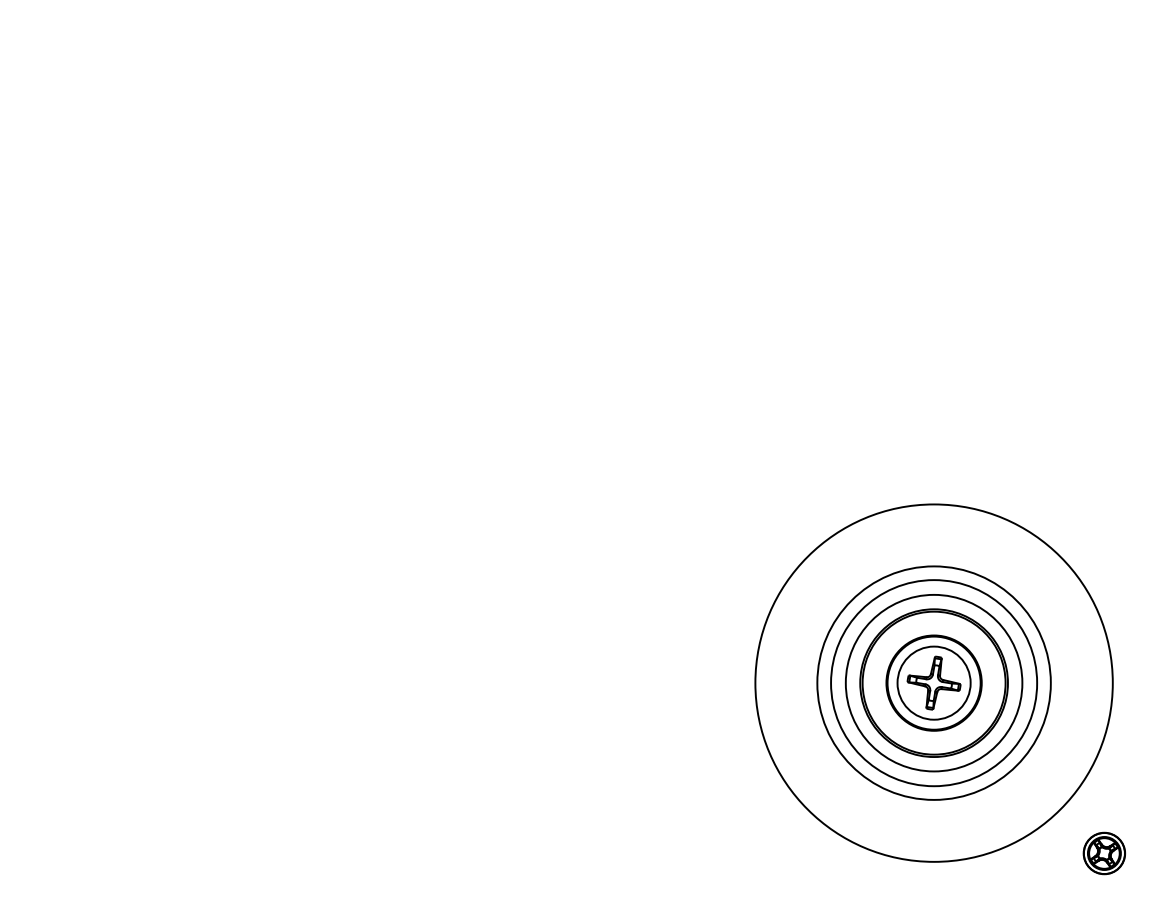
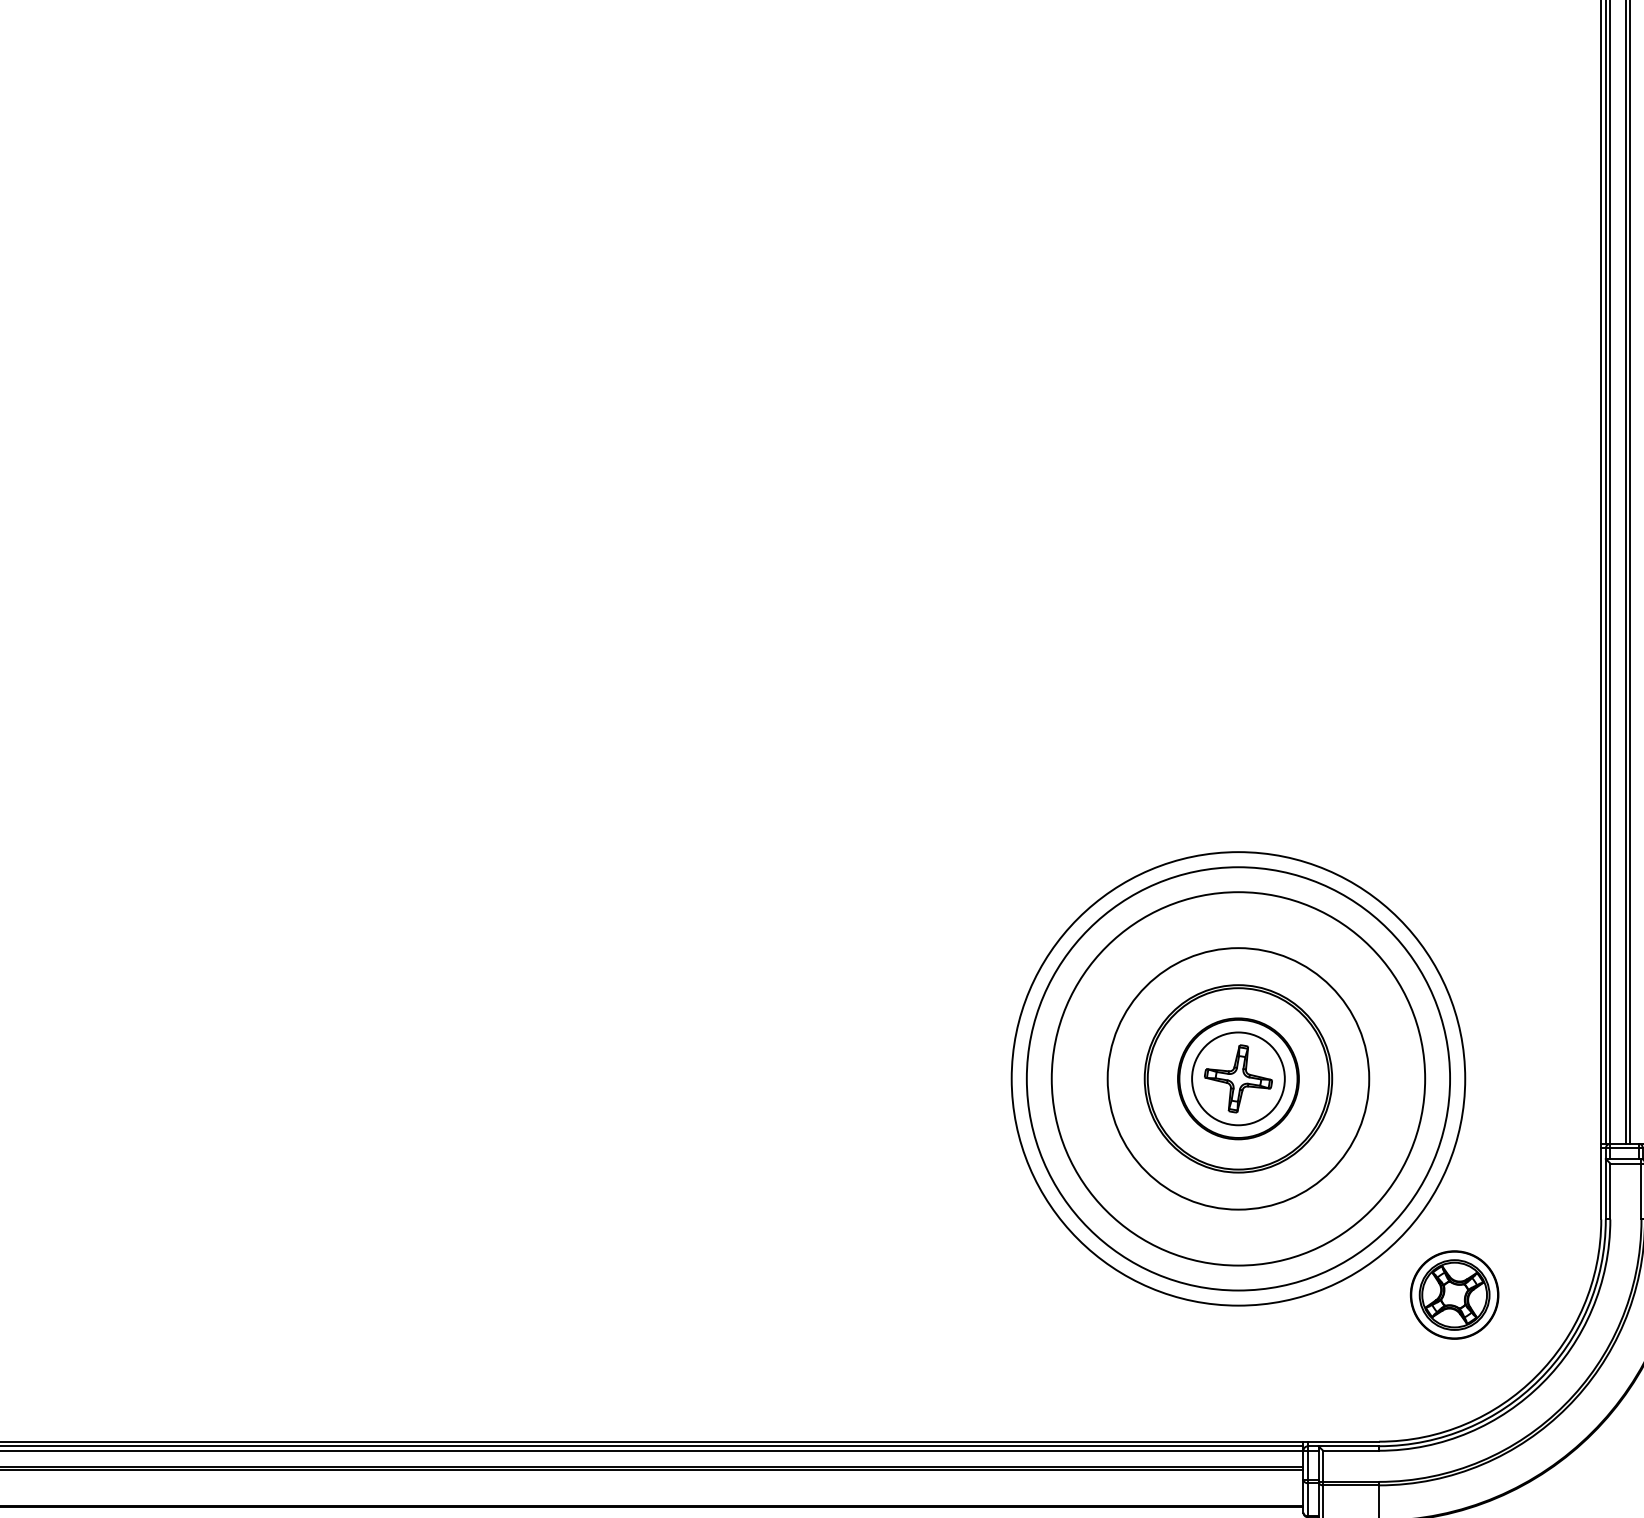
circle: (934, 682) -> (1238, 1078), size x1.43
circle: (934, 682) -> (1238, 1078), size x1.67
part: (1104, 853) -> (1454, 1294), size x1.67

